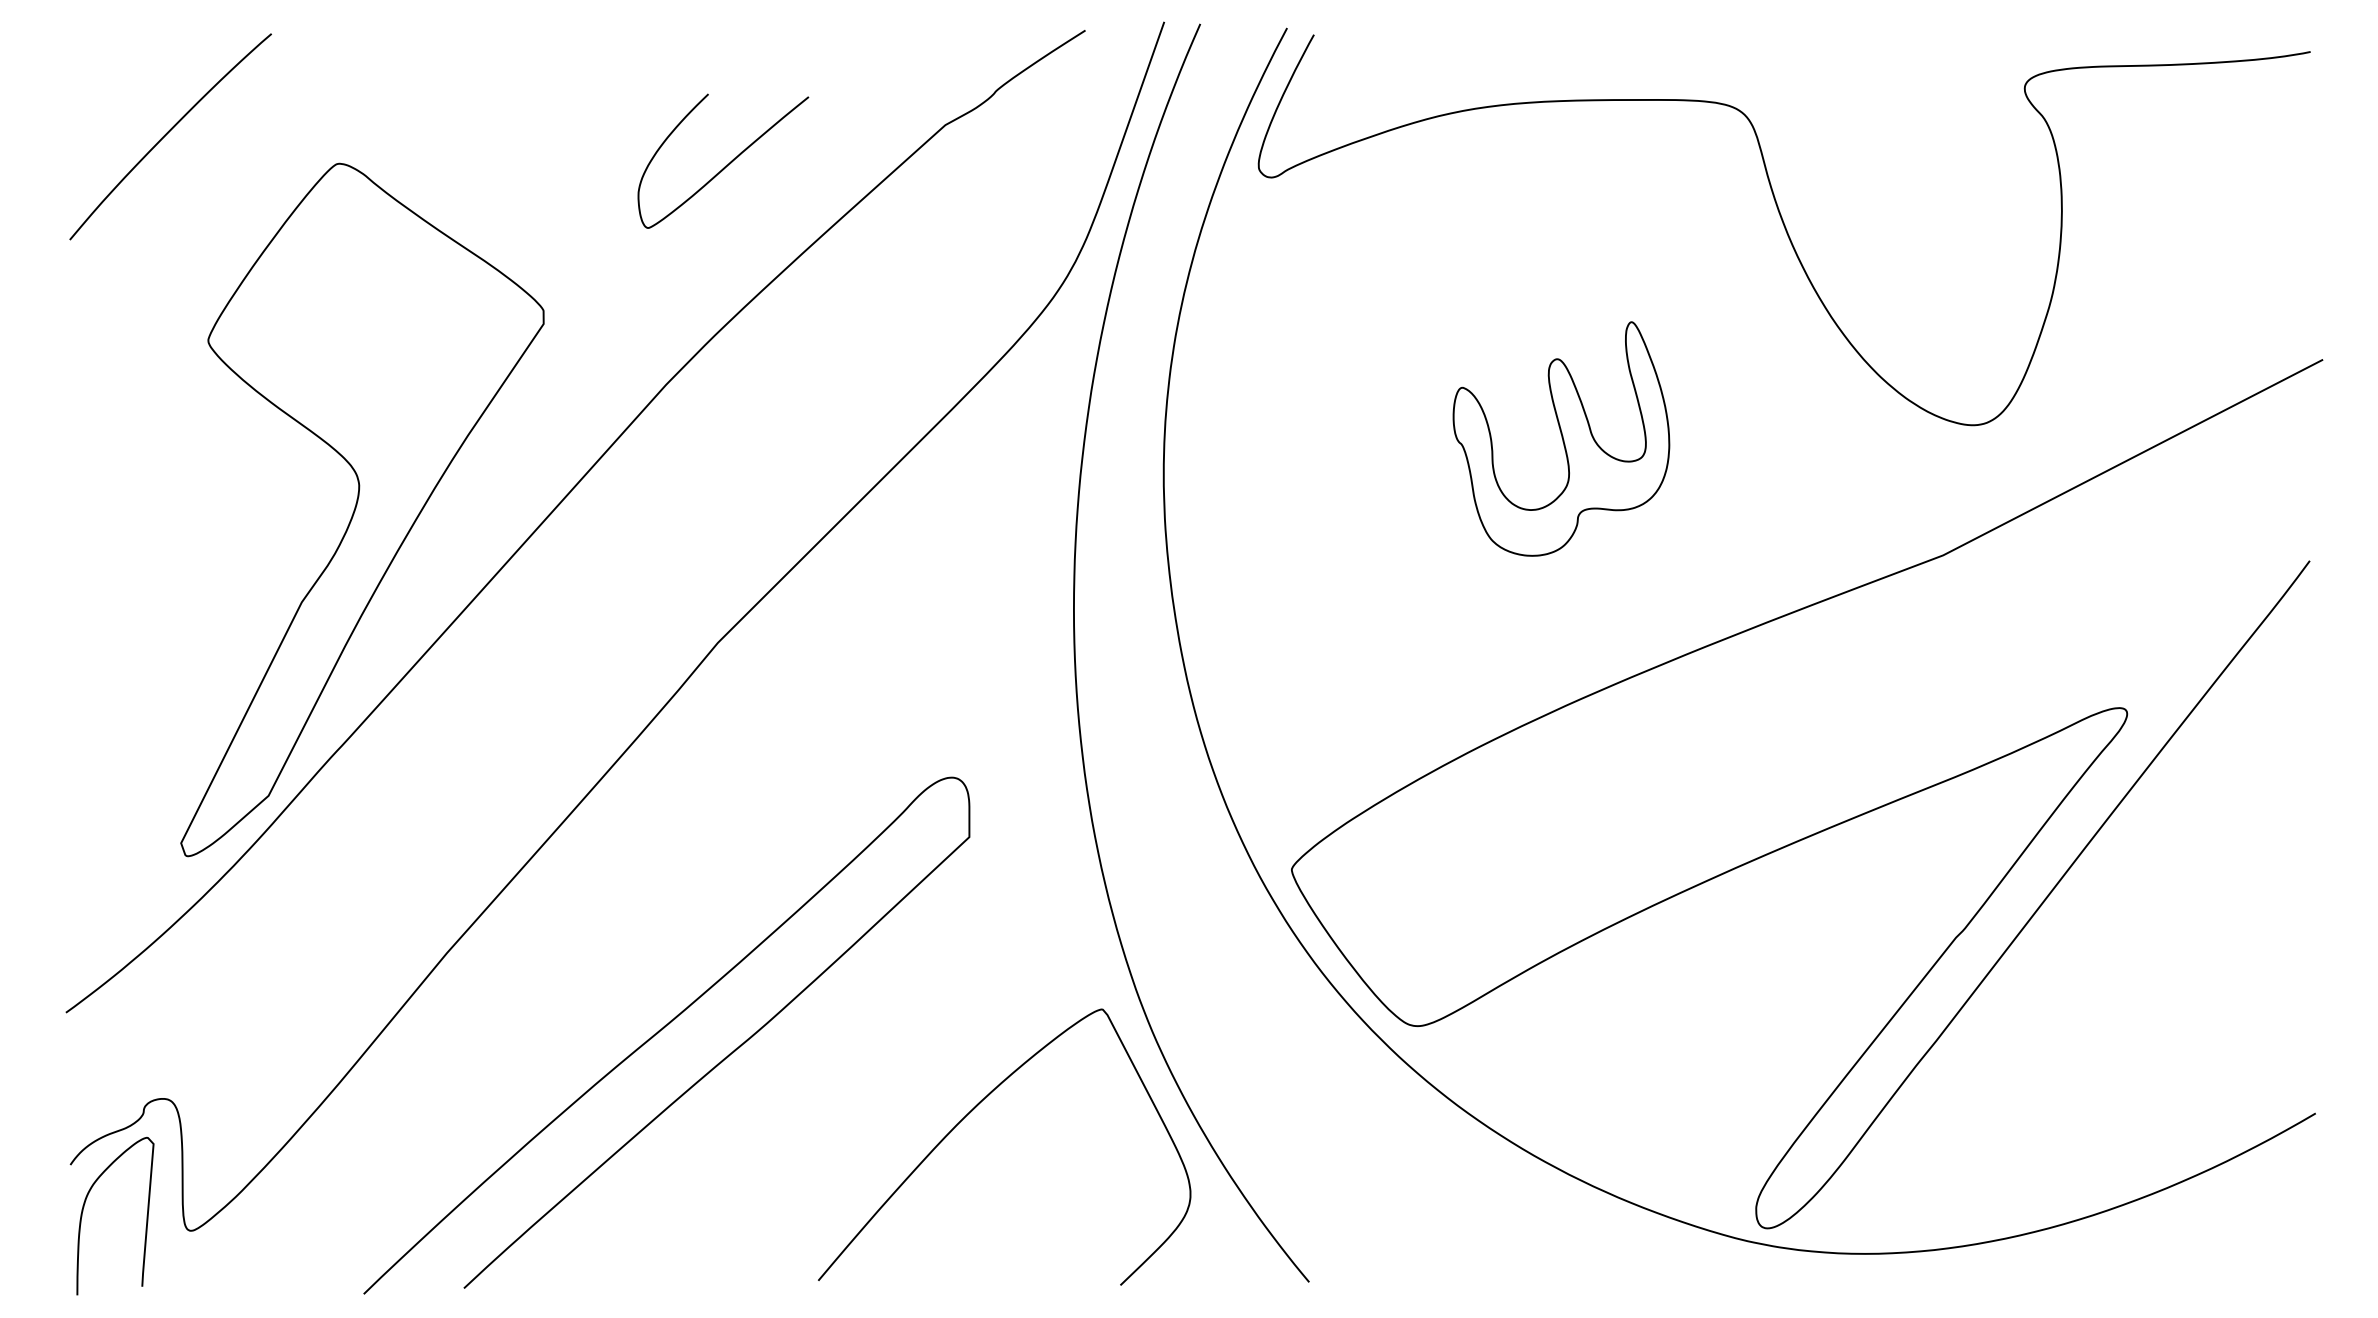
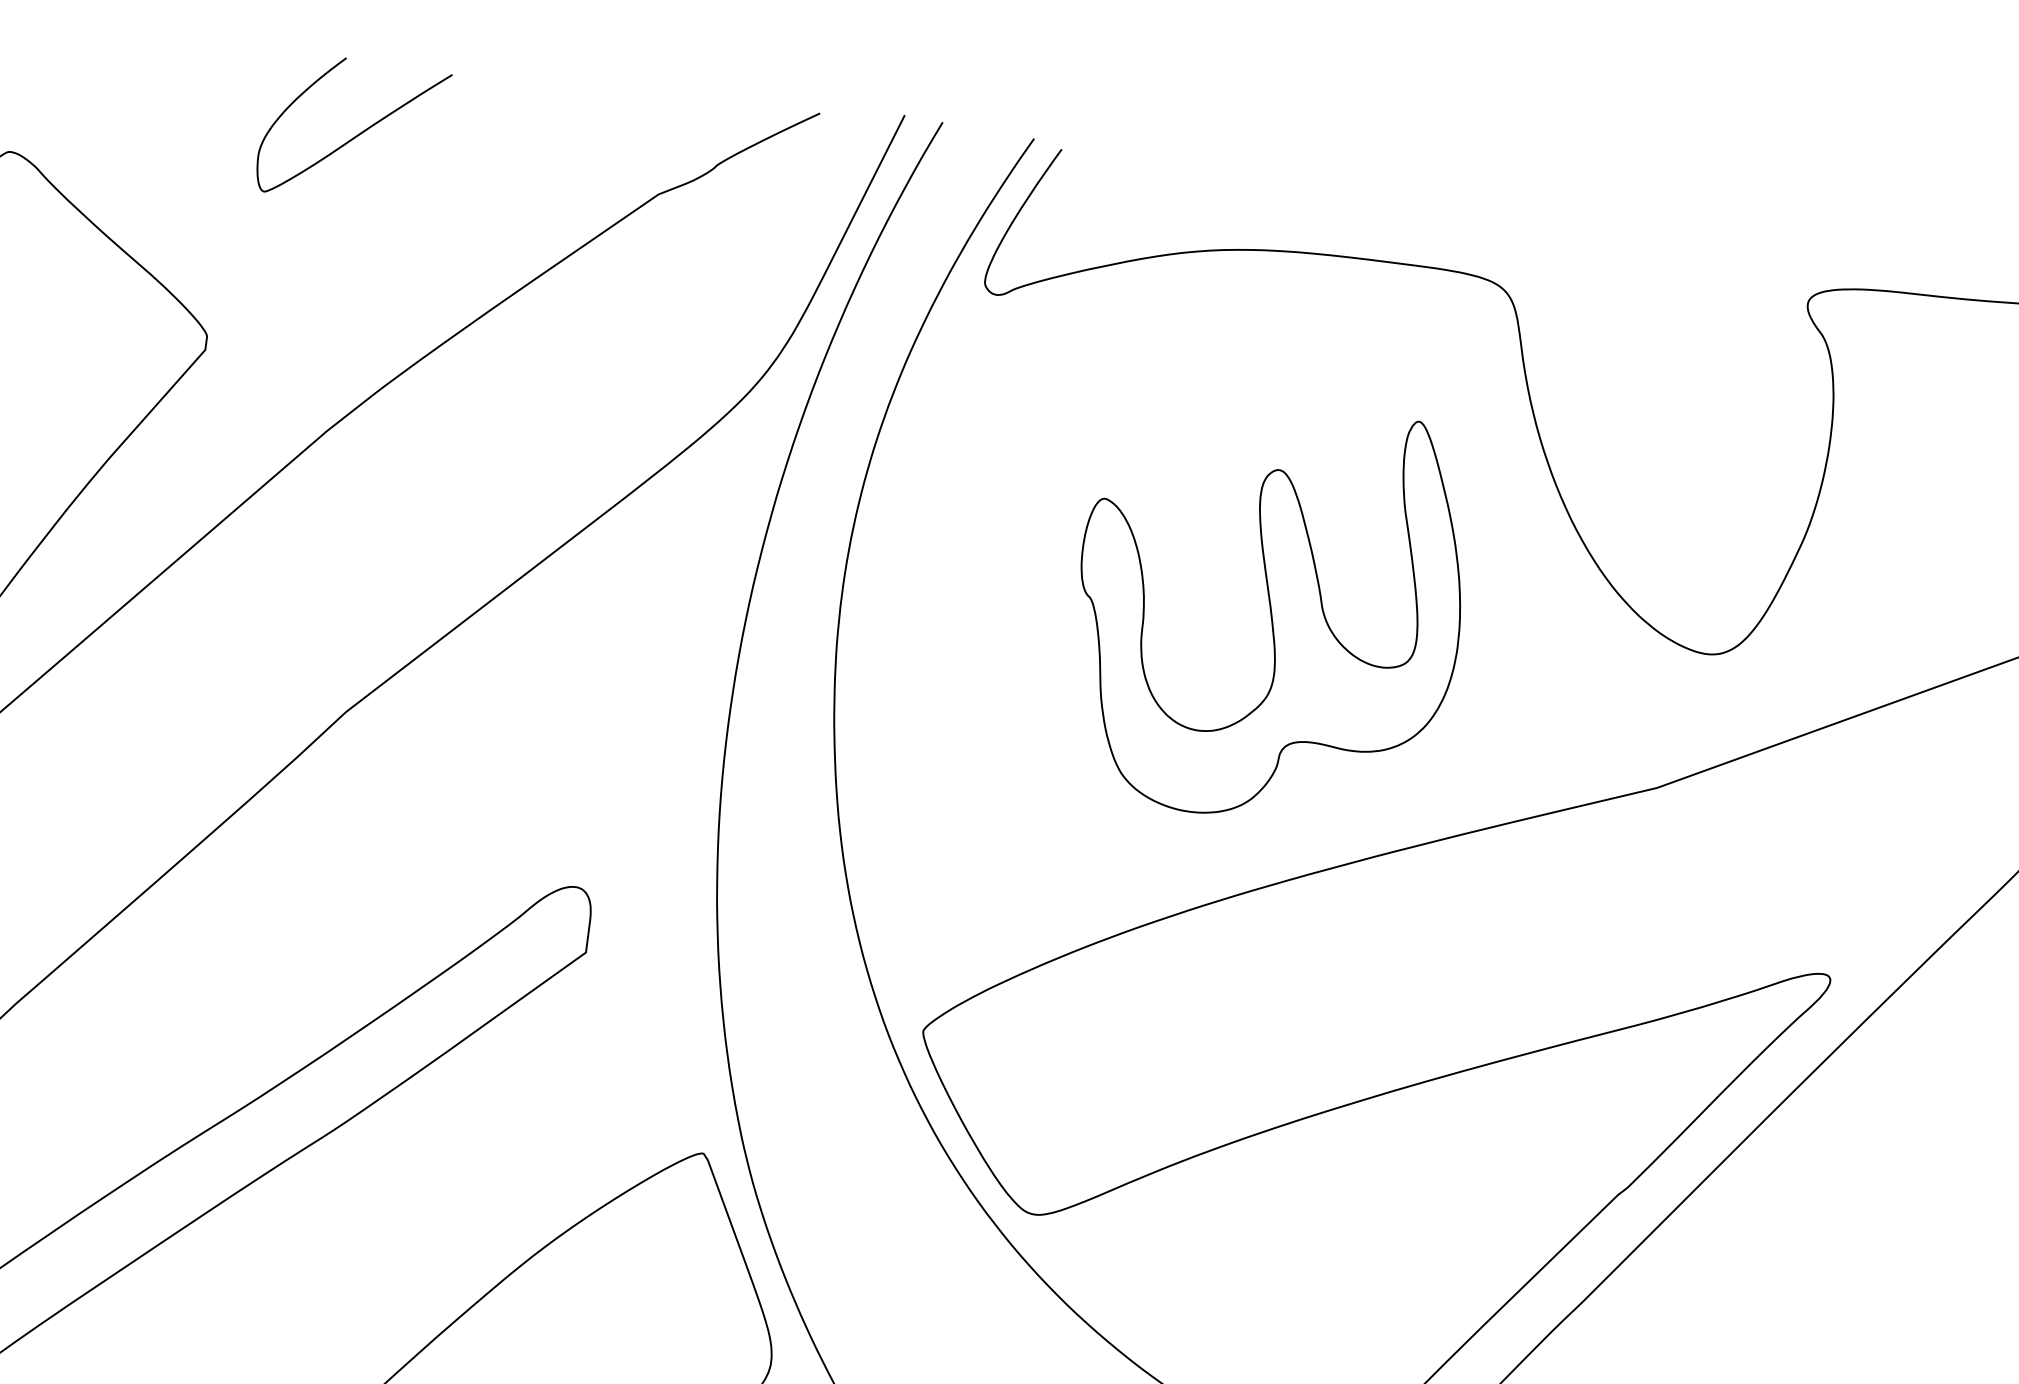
curve: (725, 165) -> (354, 135), moved
part: (1561, 438) -> (1268, 611), size x1.67

